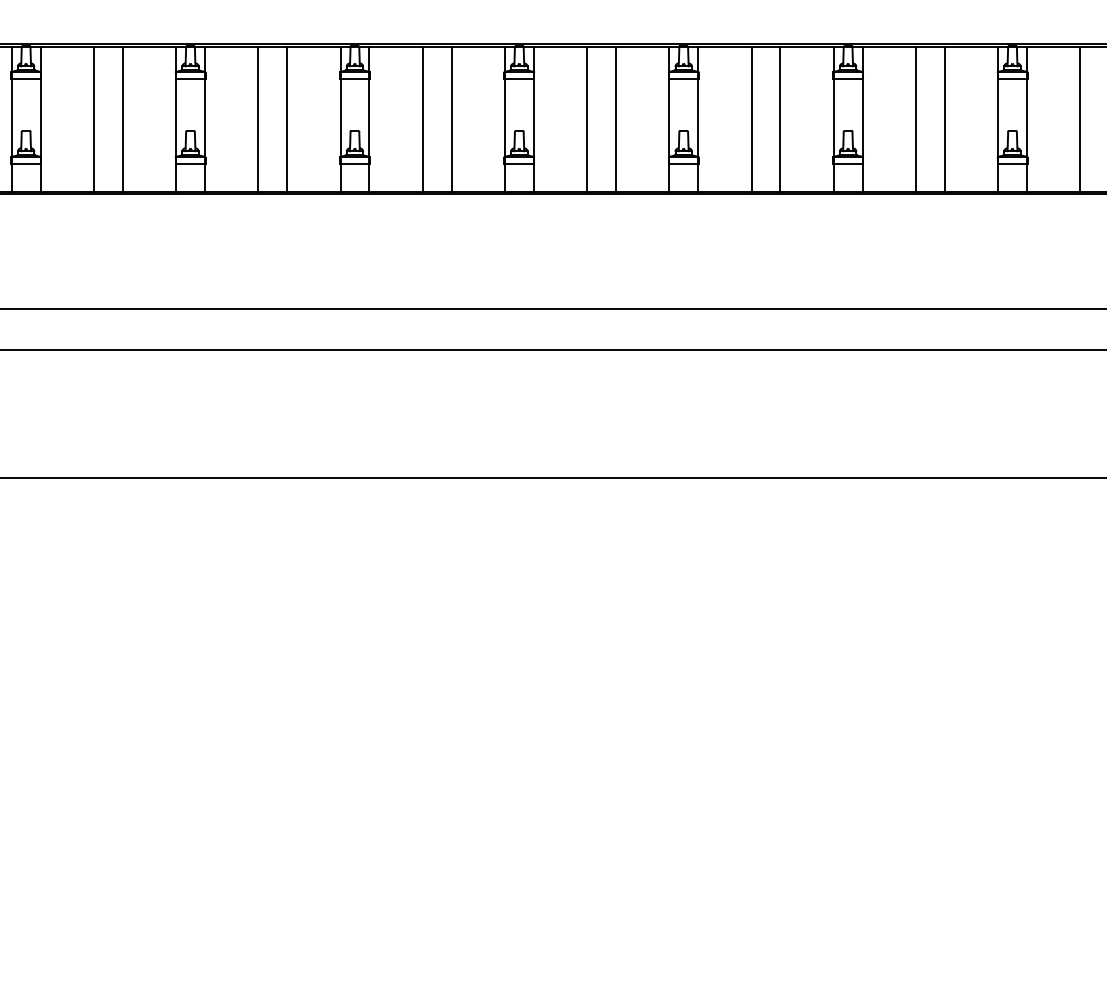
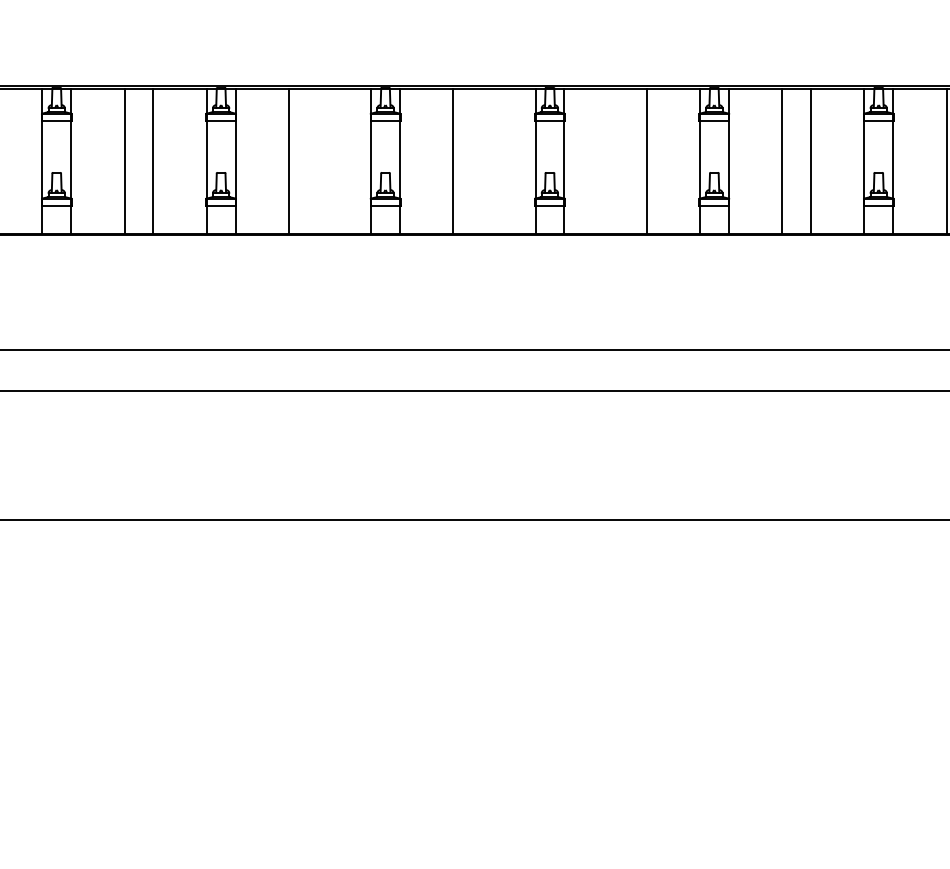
line: (287, 119) -> (318, 161), removed
line: (451, 119) -> (482, 161), removed
line: (587, 119) -> (618, 161), removed

